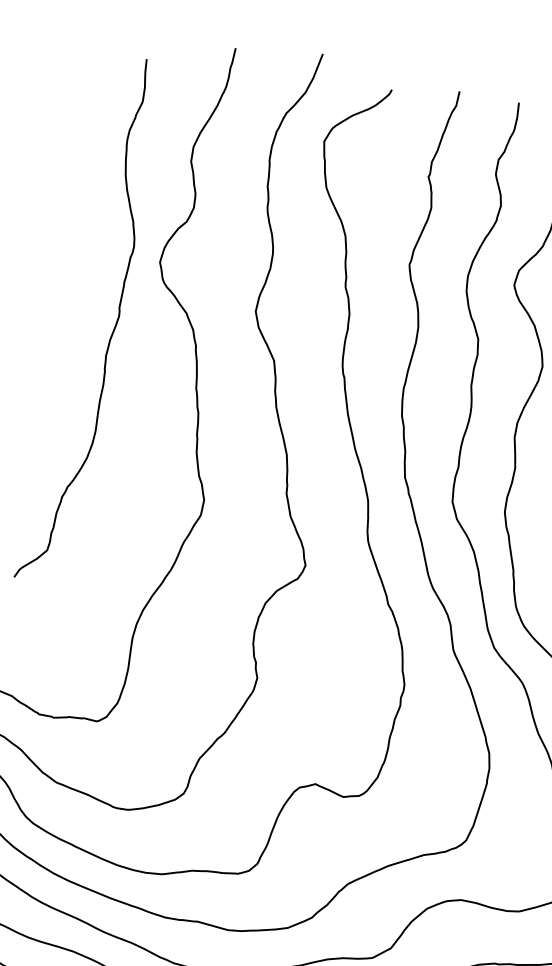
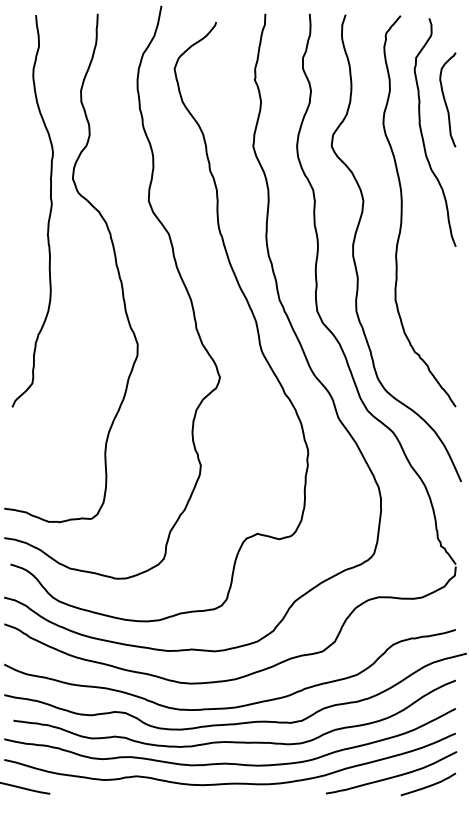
curve: (114, 325) -> (49, 211), moved

